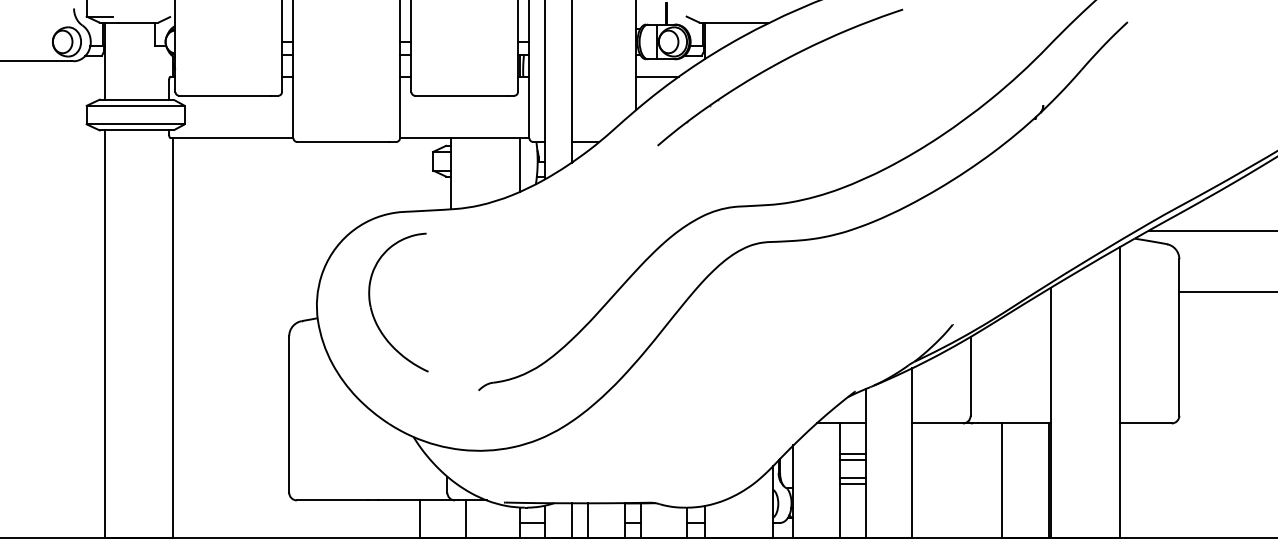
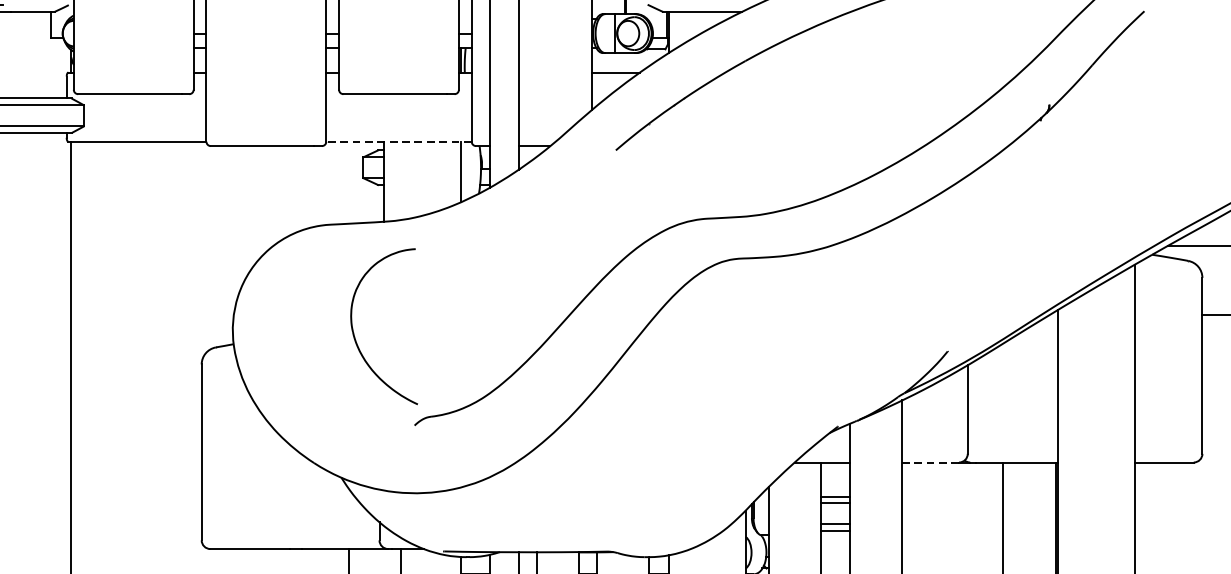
line: (464, 138) -> (398, 142), solid -> dashed
part: (372, 309) -> (354, 334), moved
line: (937, 423) -> (930, 462), solid -> dashed

